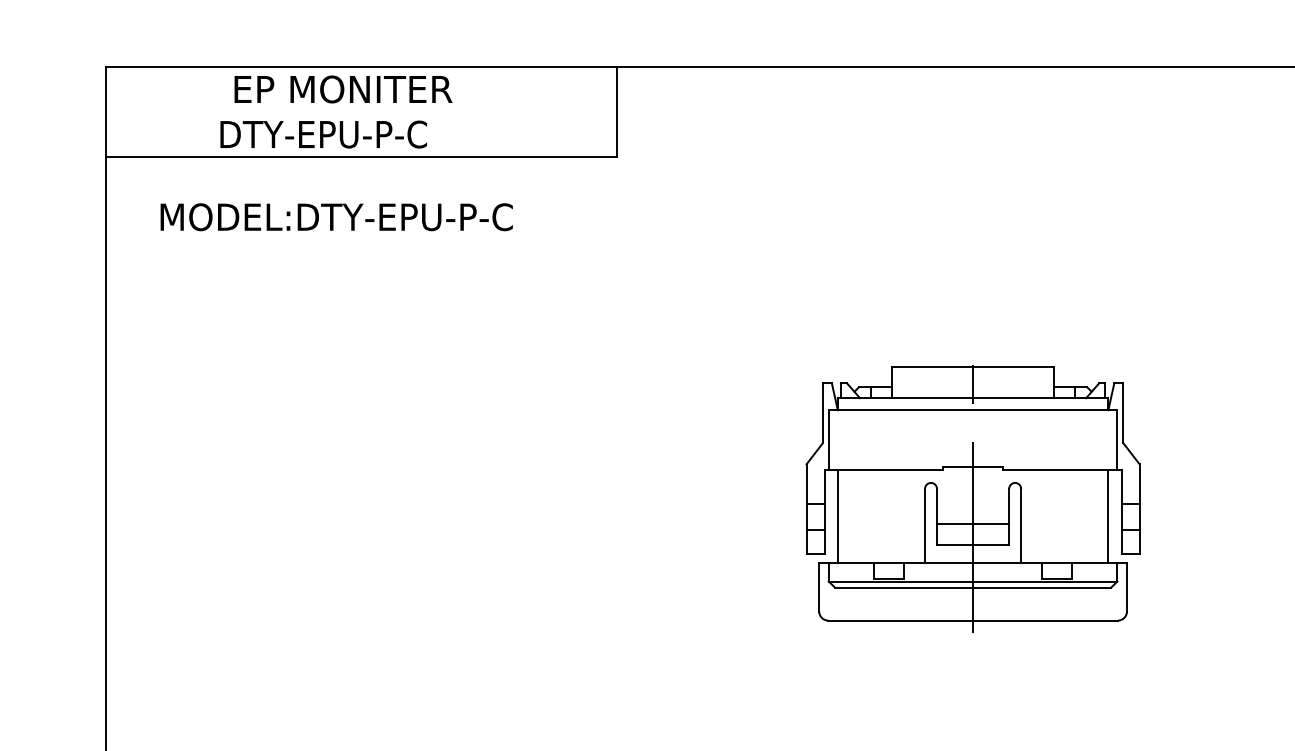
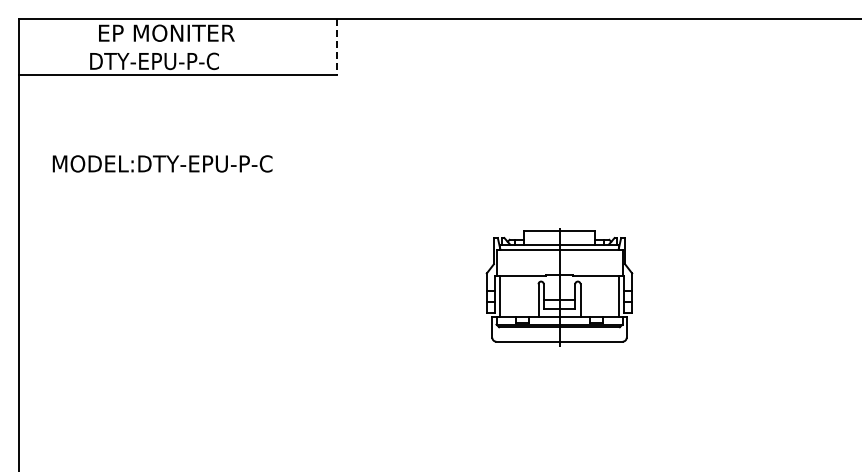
line: (617, 112) -> (337, 47), solid -> dashed
text: (336, 216) -> (162, 163), moved
part: (973, 498) -> (559, 288), size x0.7

